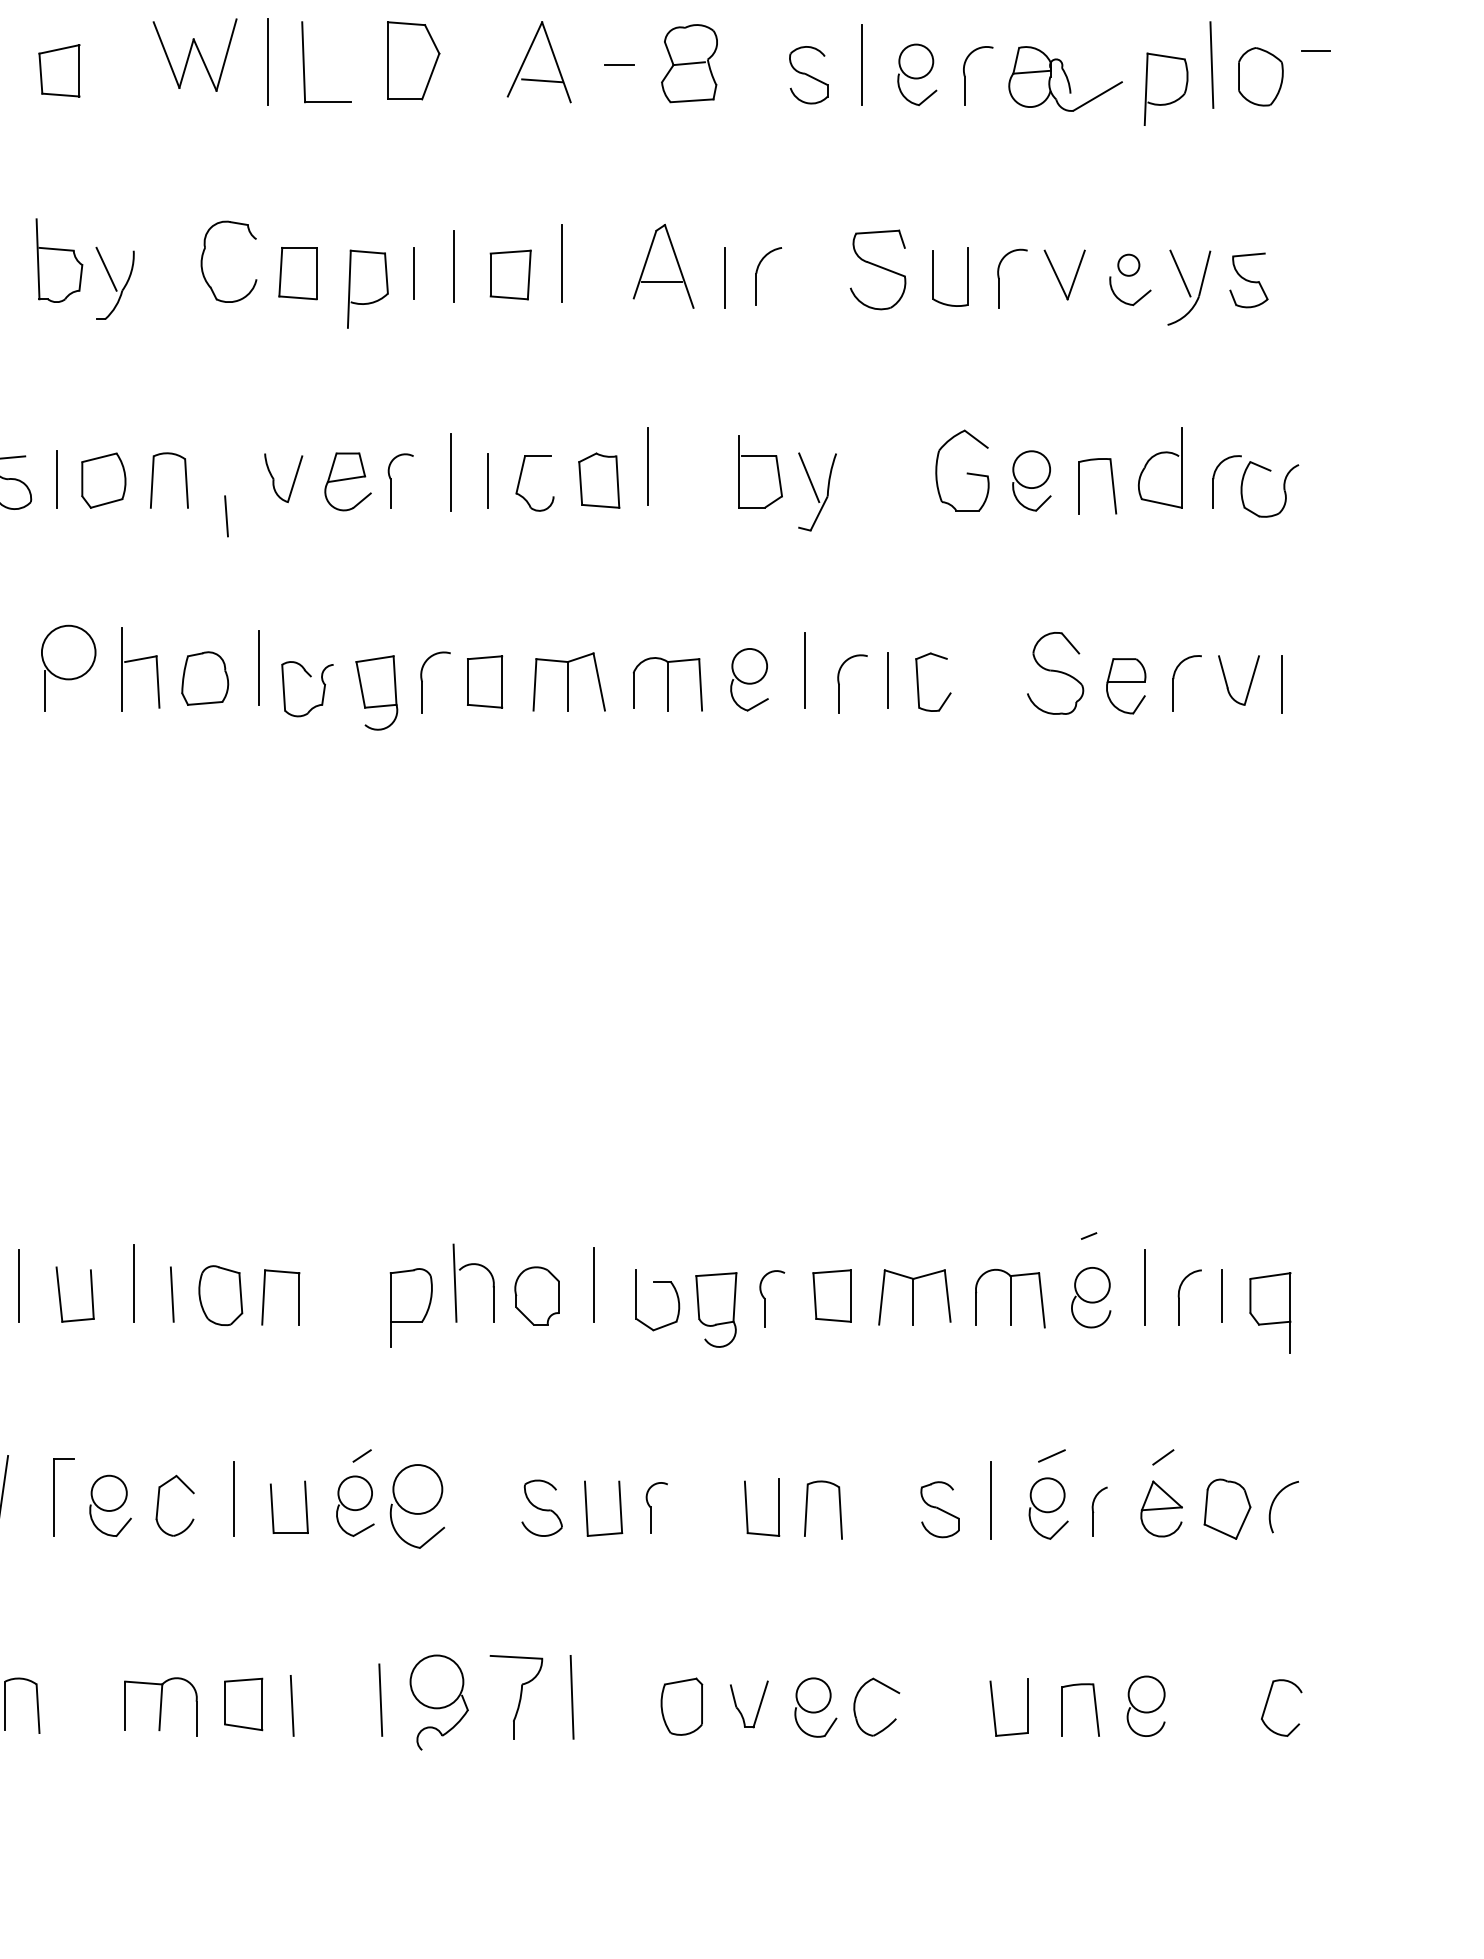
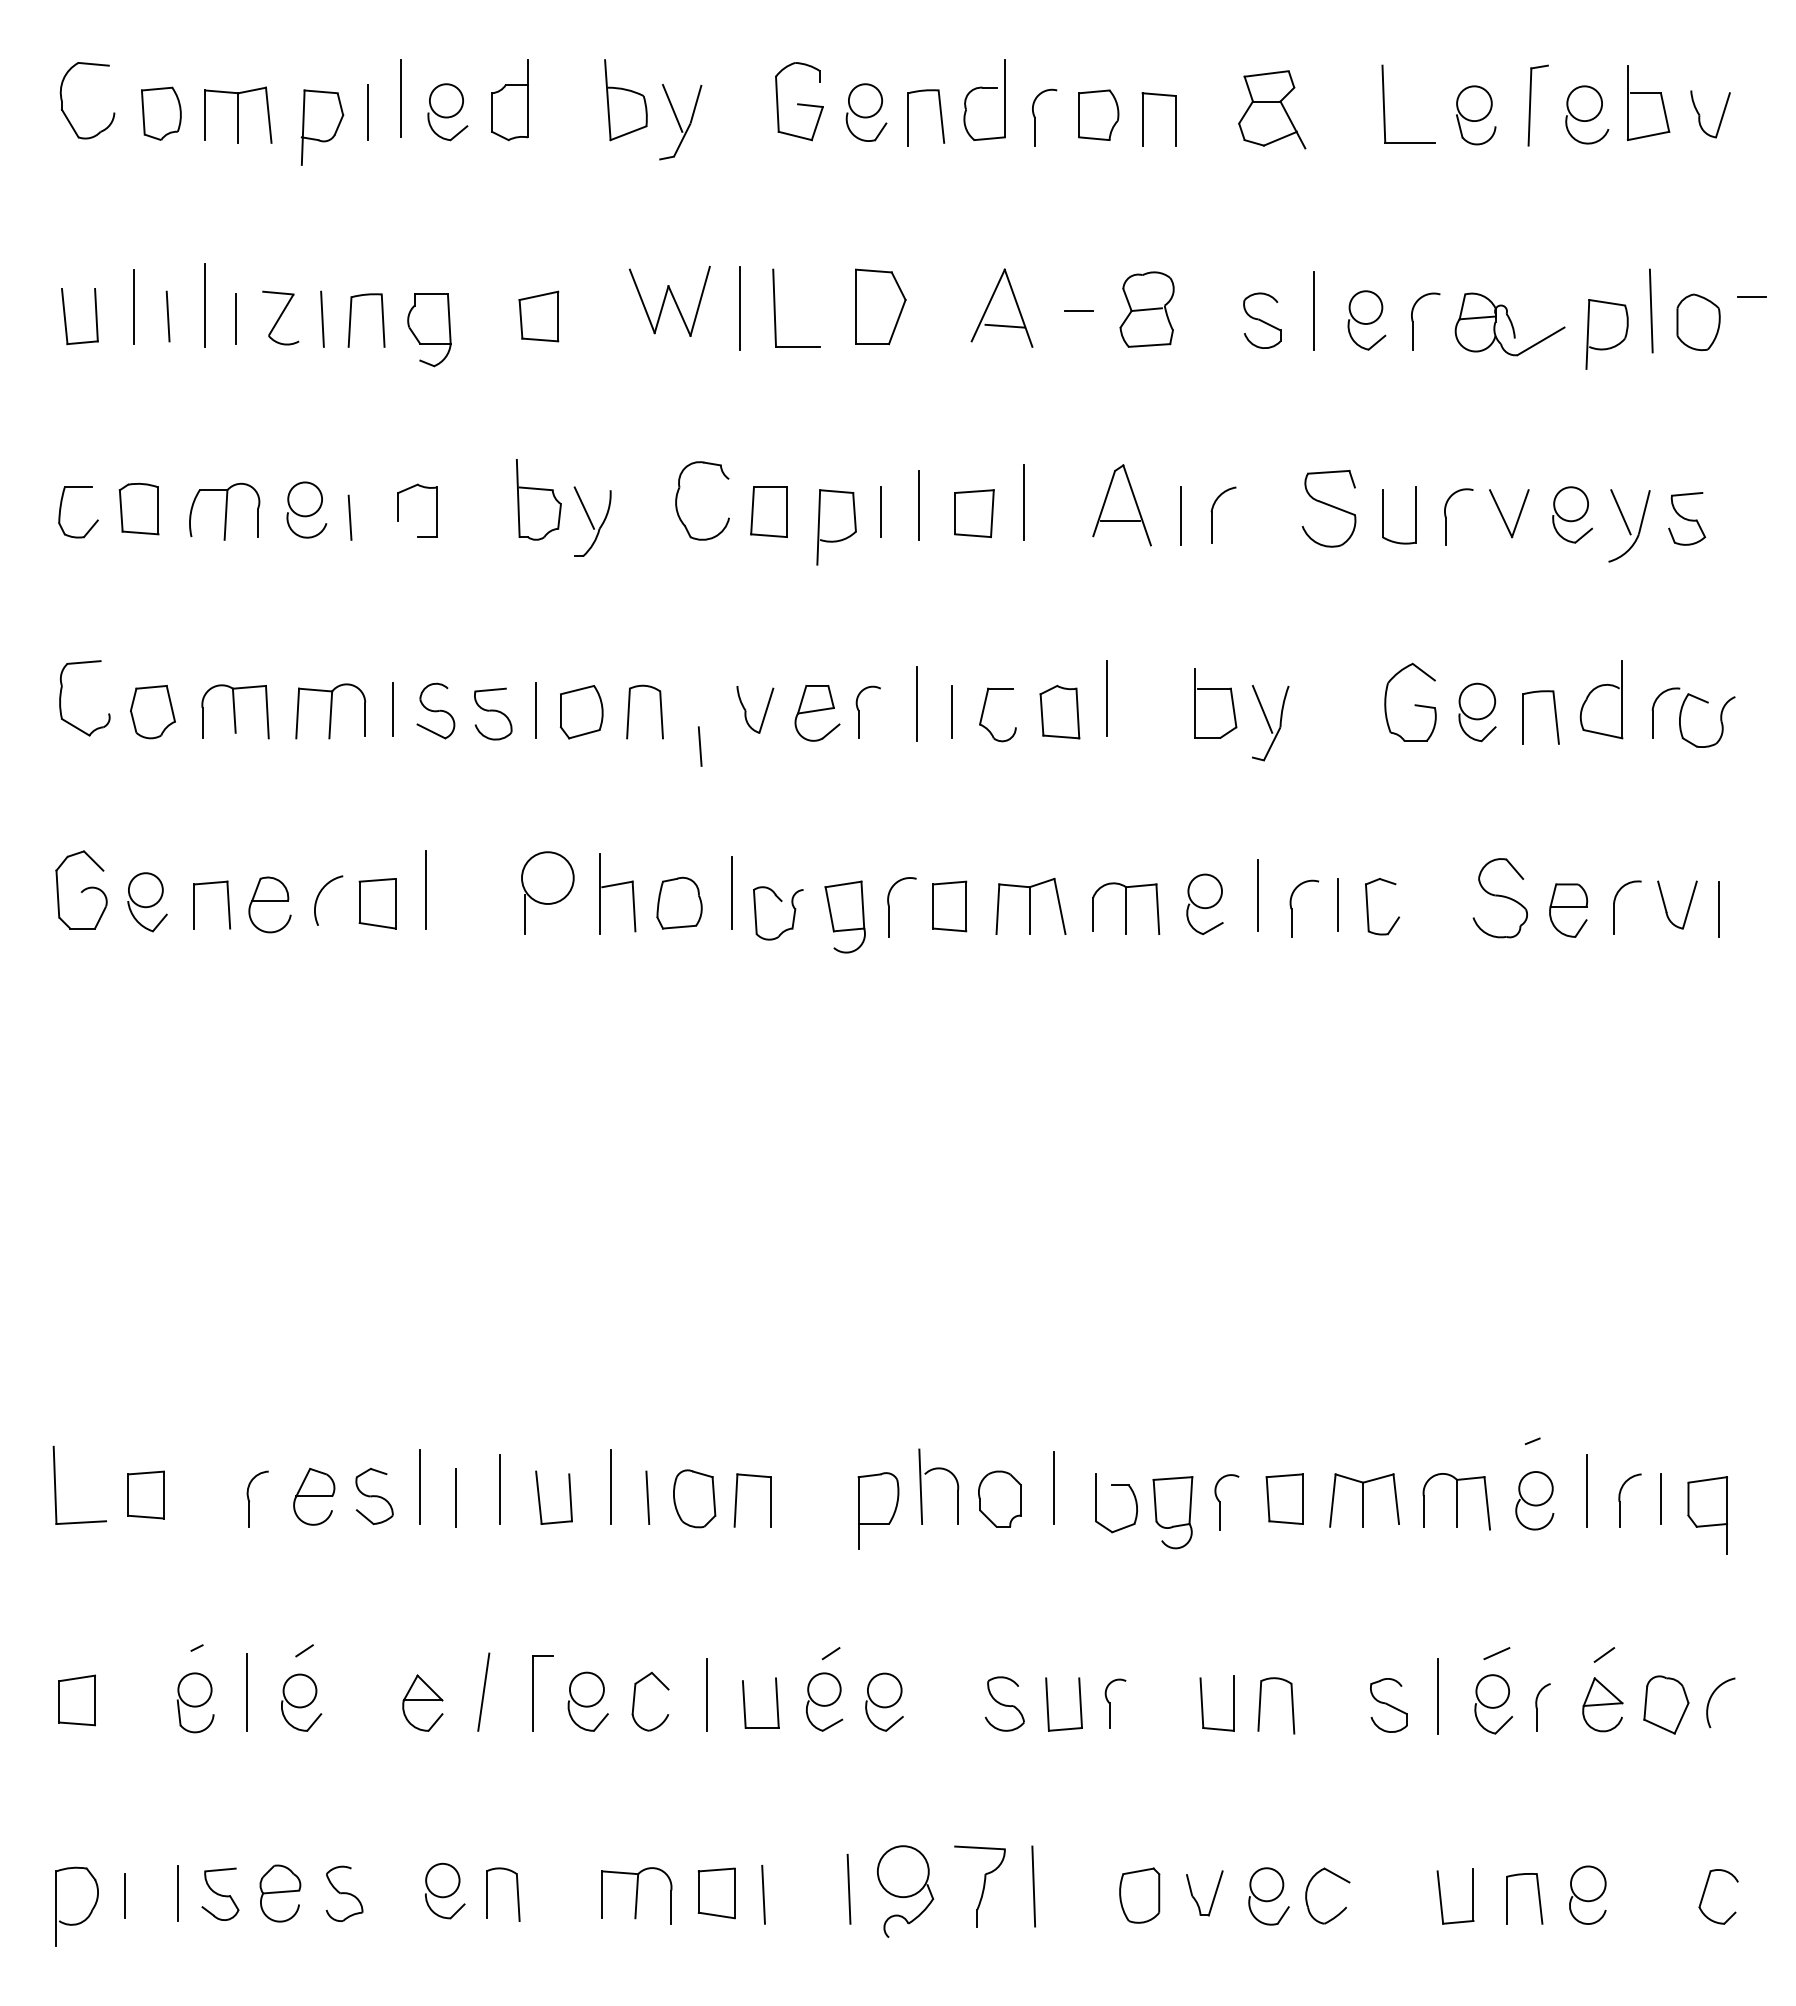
circle: (1129, 265) -> (1571, 504), size x1.67
part: (417, 1505) -> (884, 1701), size x0.71

